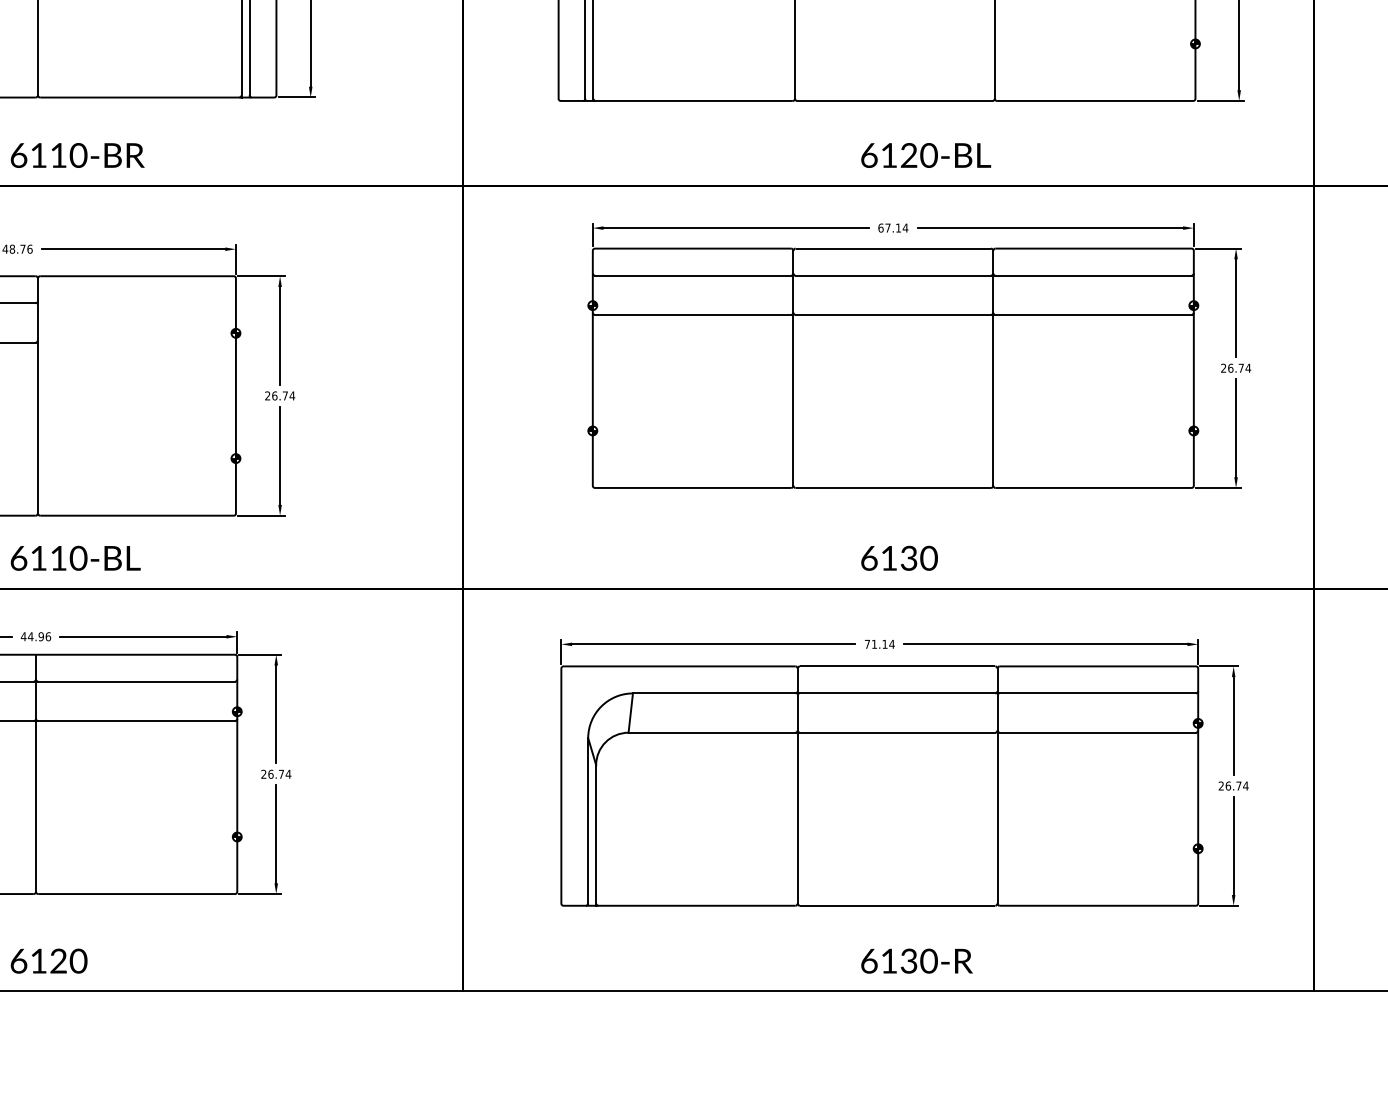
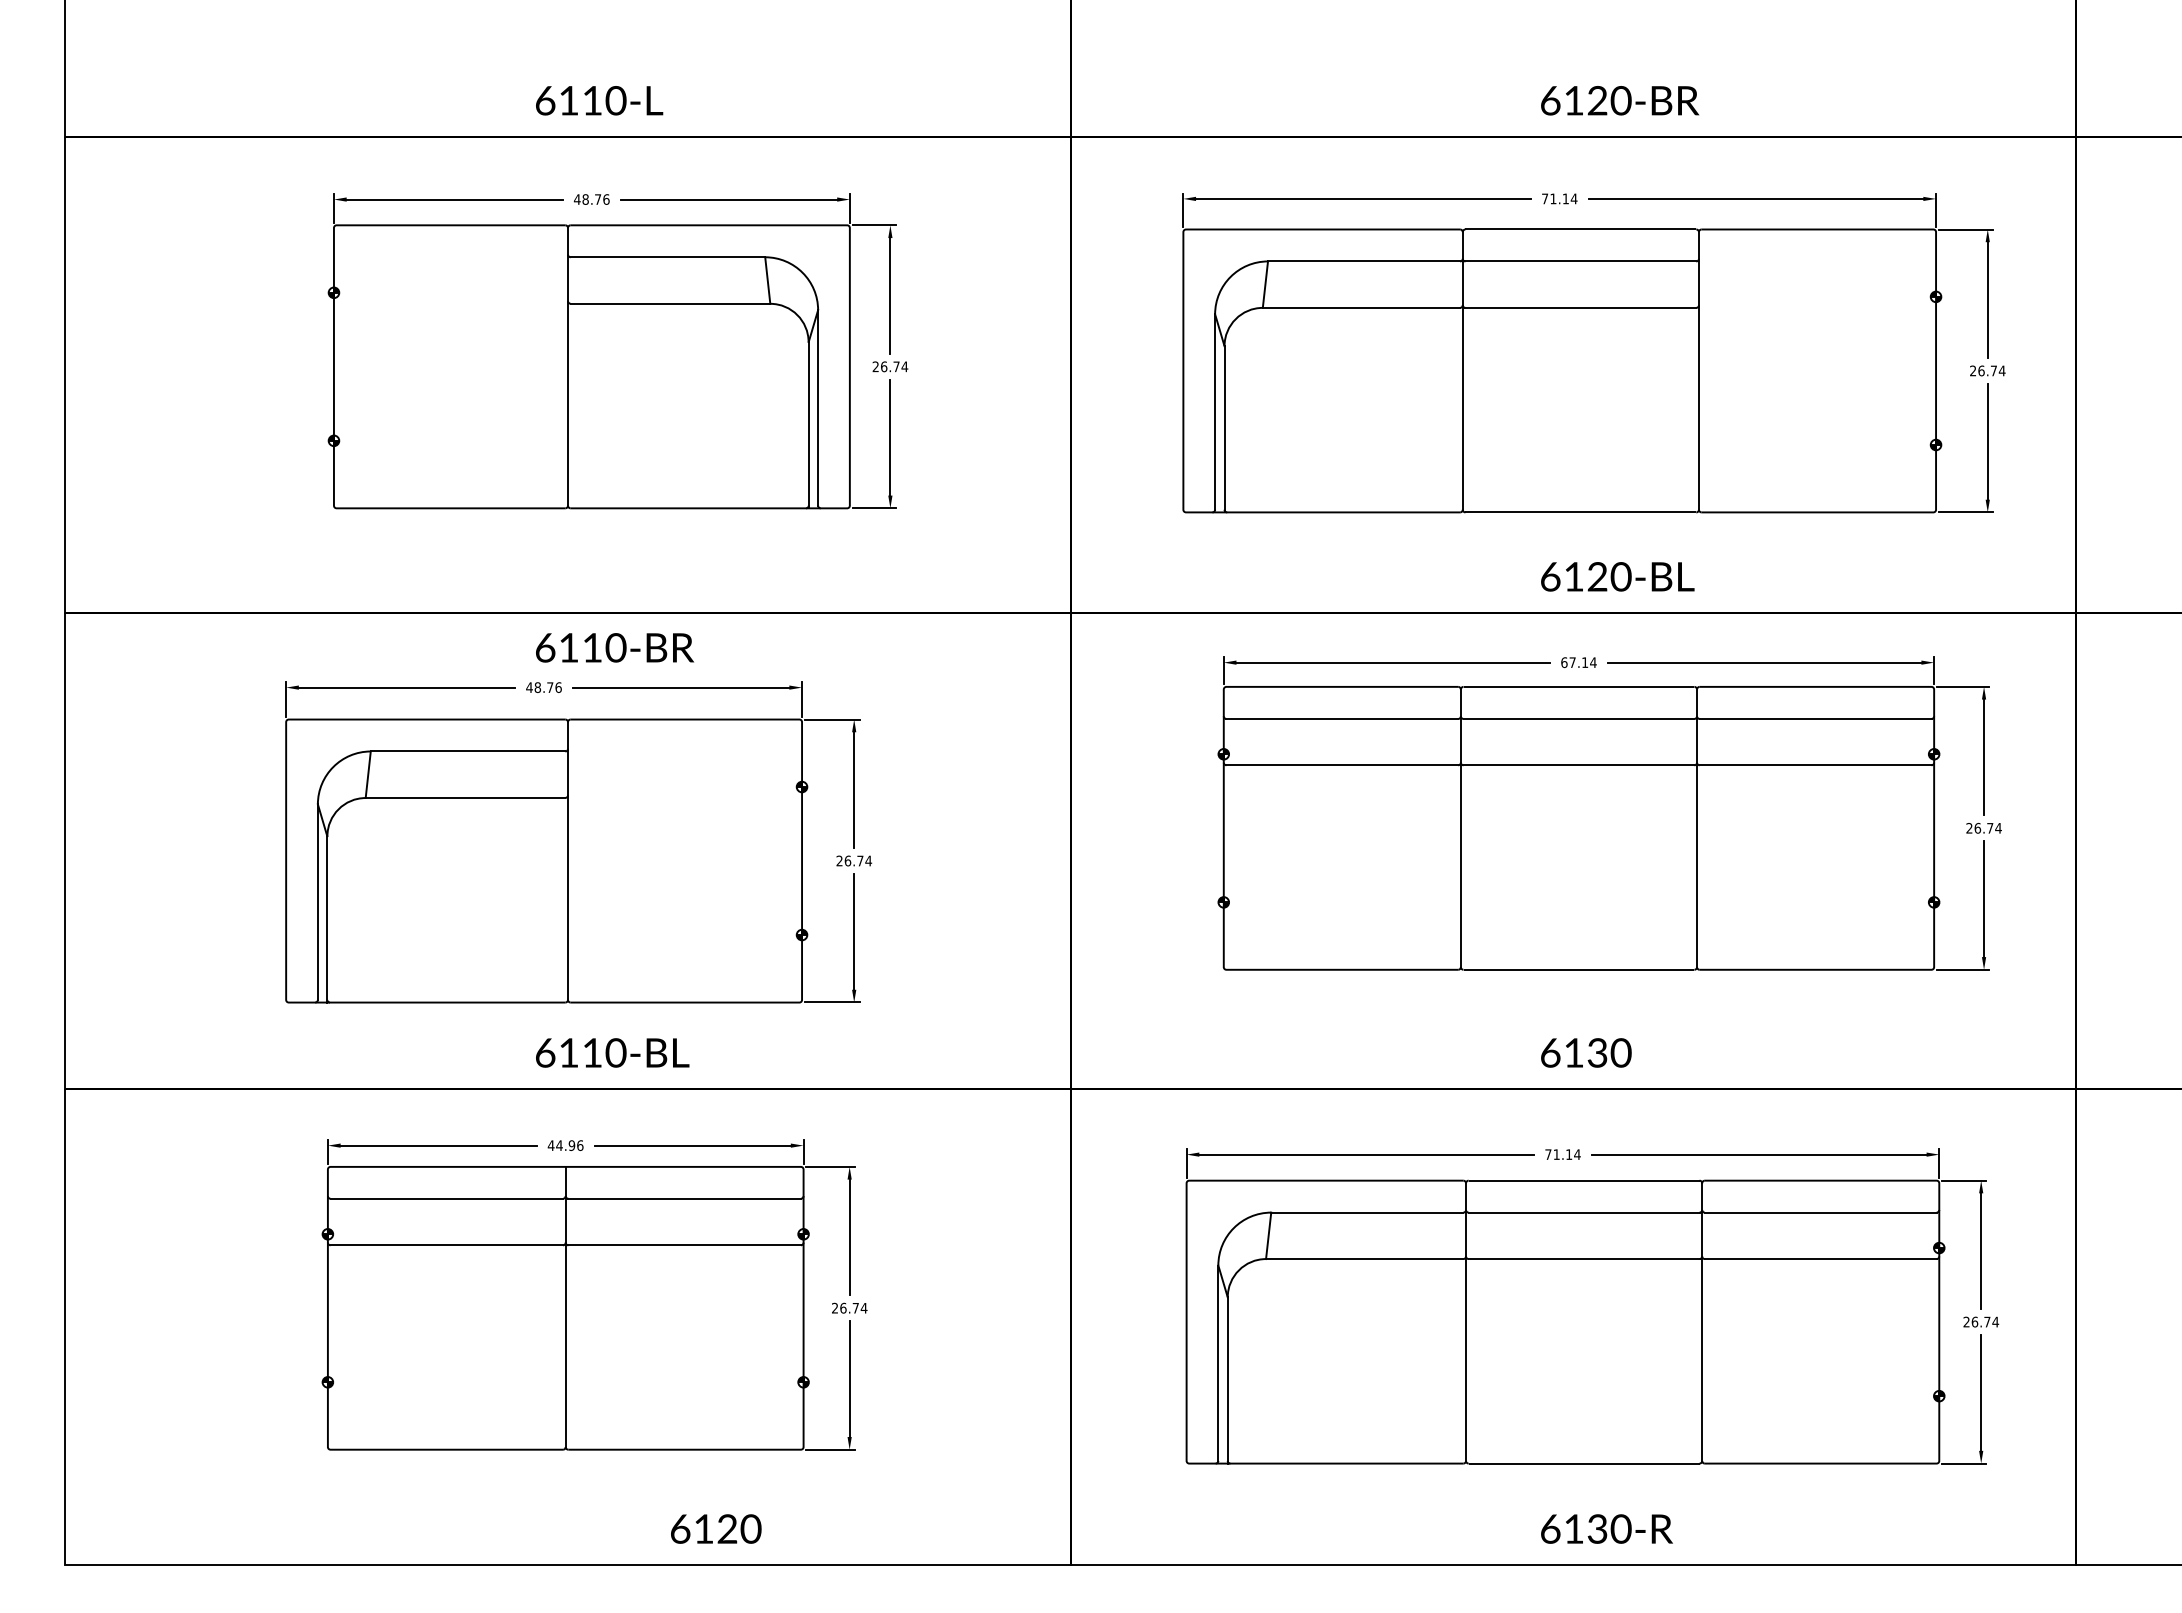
text: (78, 155) -> (615, 647), moved
text: (49, 960) -> (716, 1528), moved

